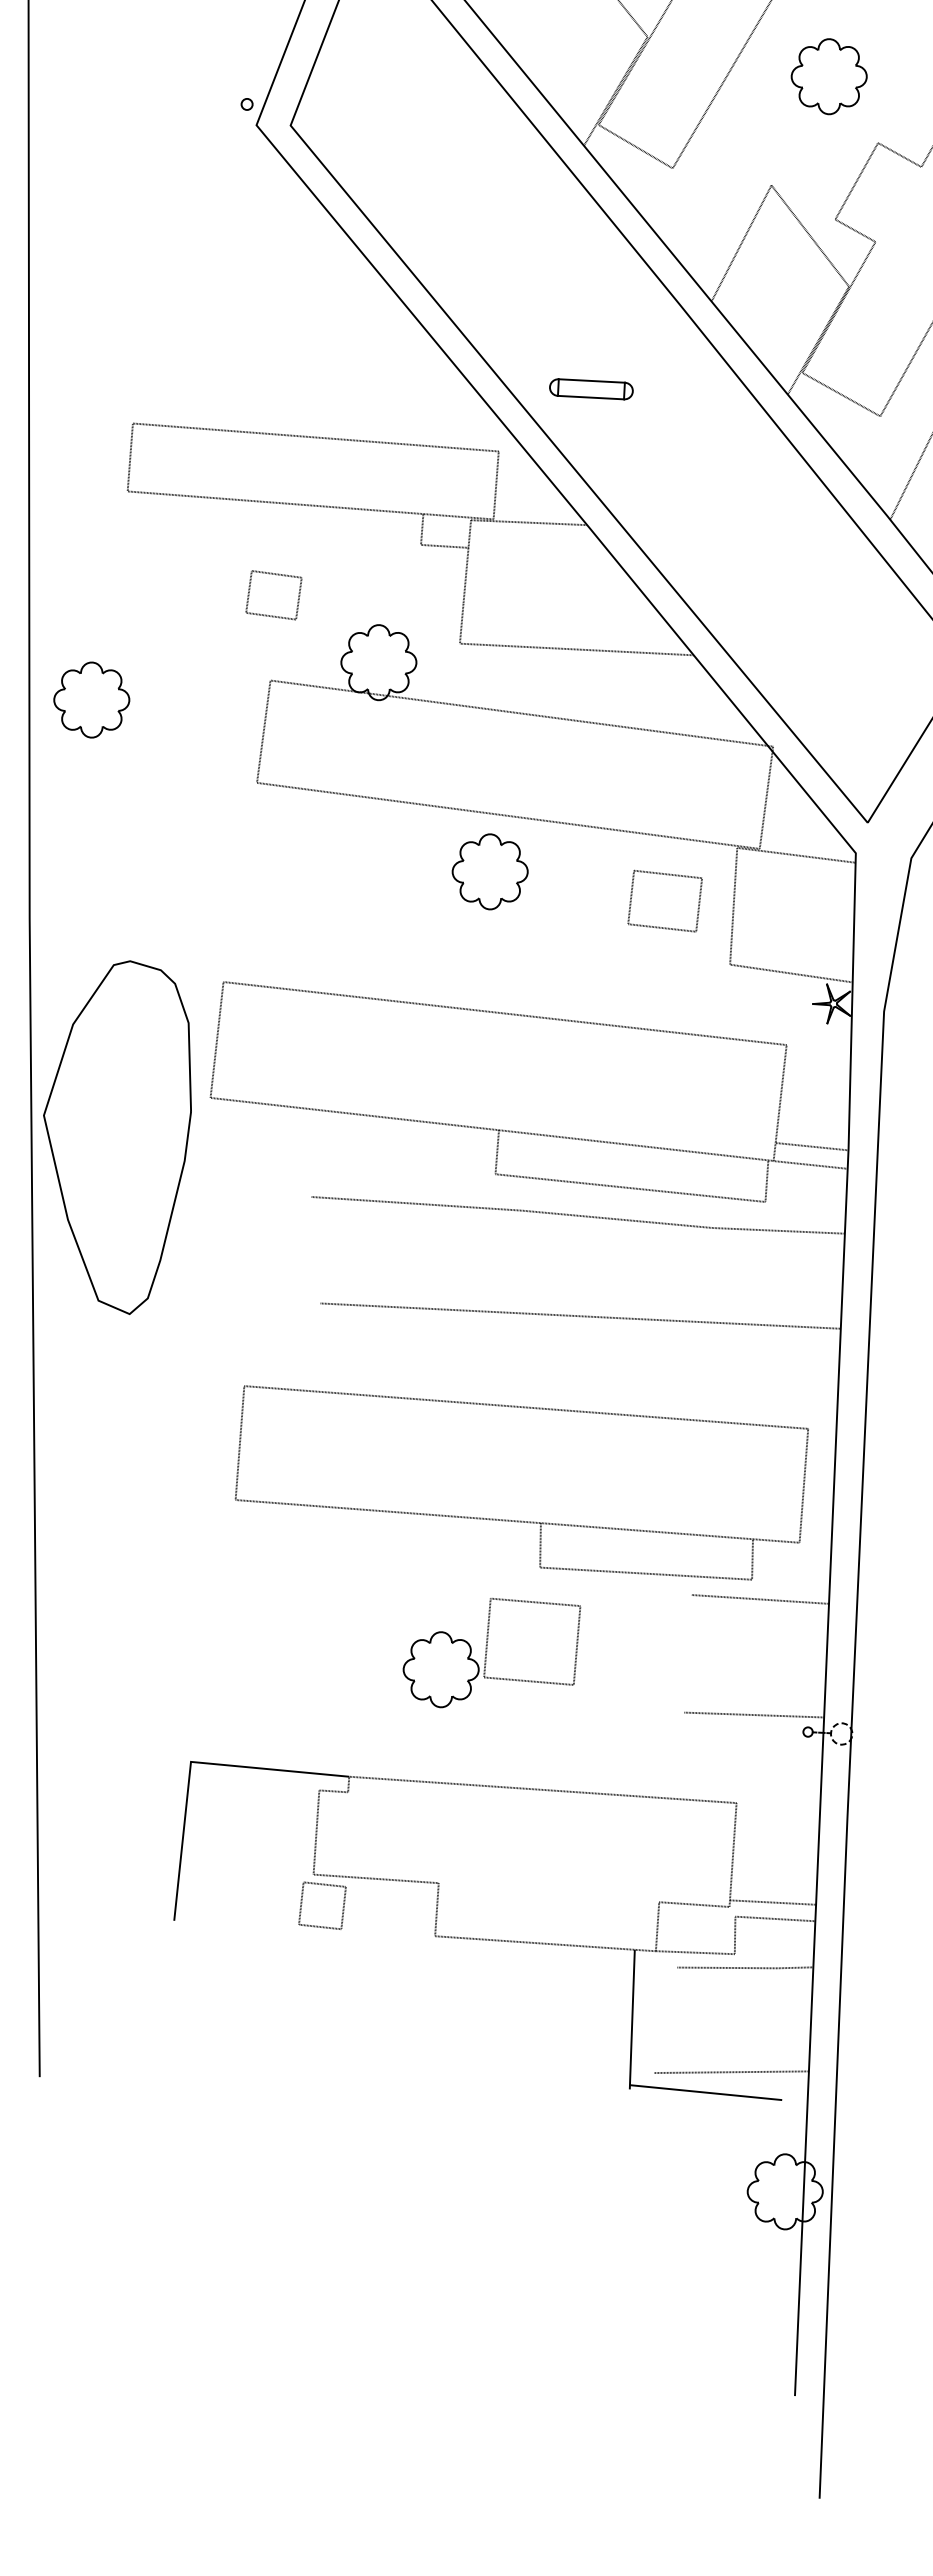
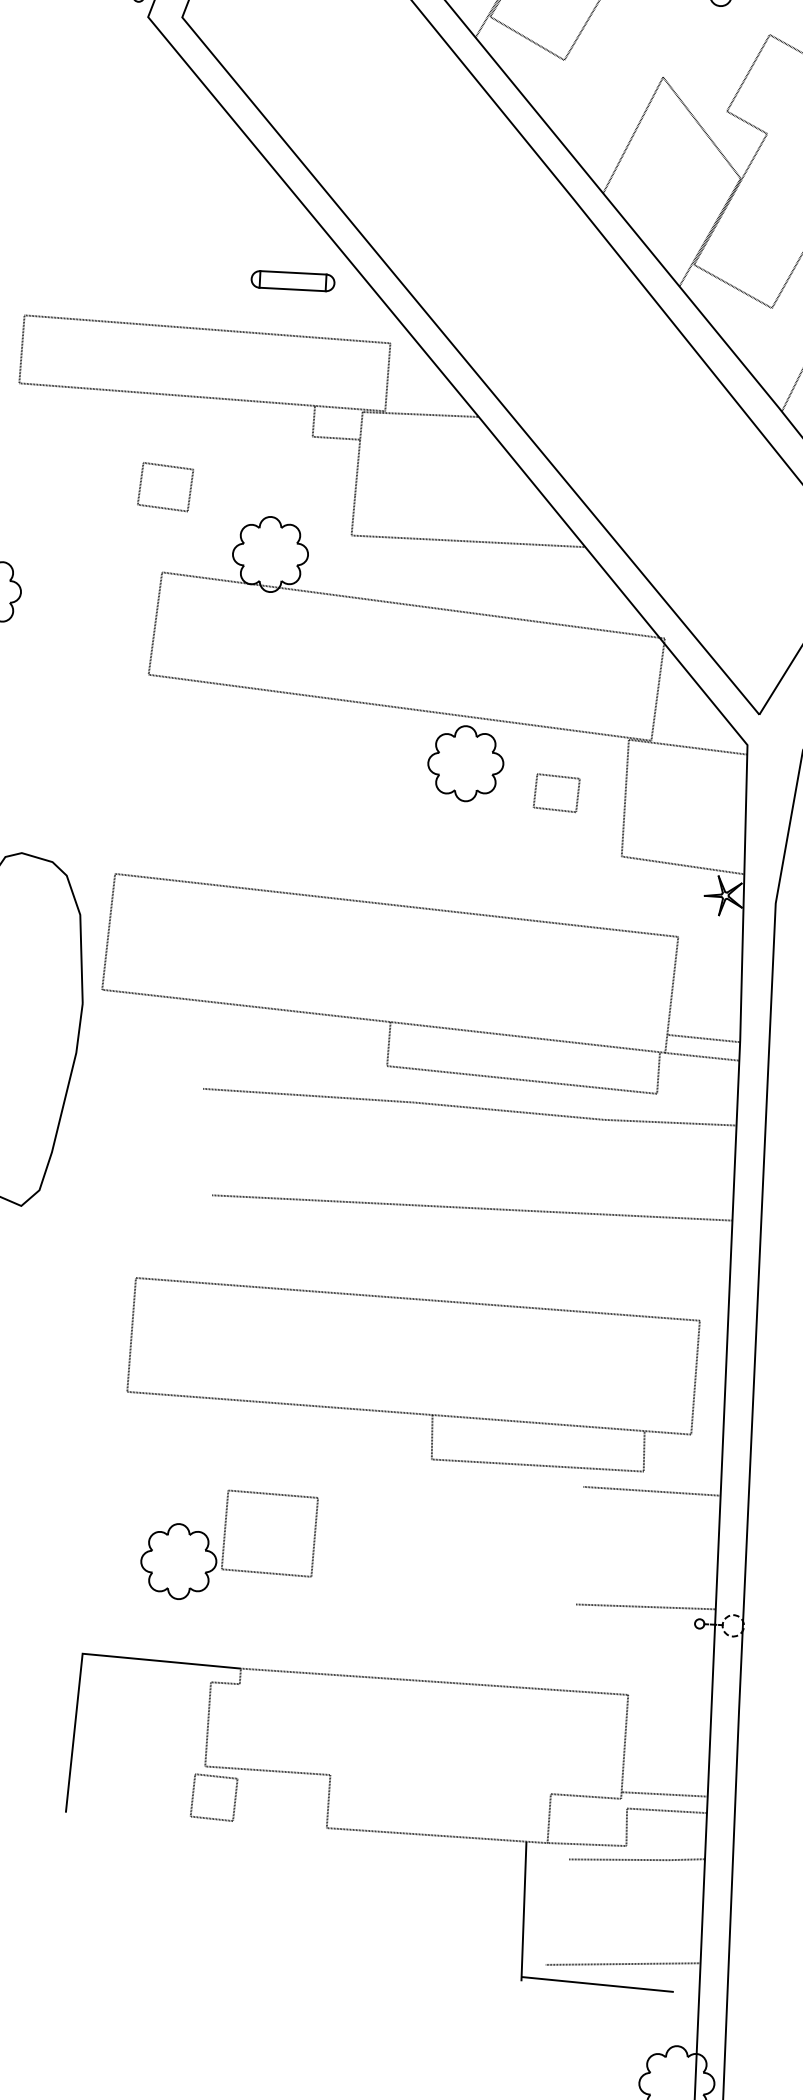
part: (591, 389) -> (293, 281), moved
part: (489, 871) -> (465, 763), moved
part: (664, 901) -> (556, 793), size x0.62
part: (491, 1653) -> (229, 1545), moved

